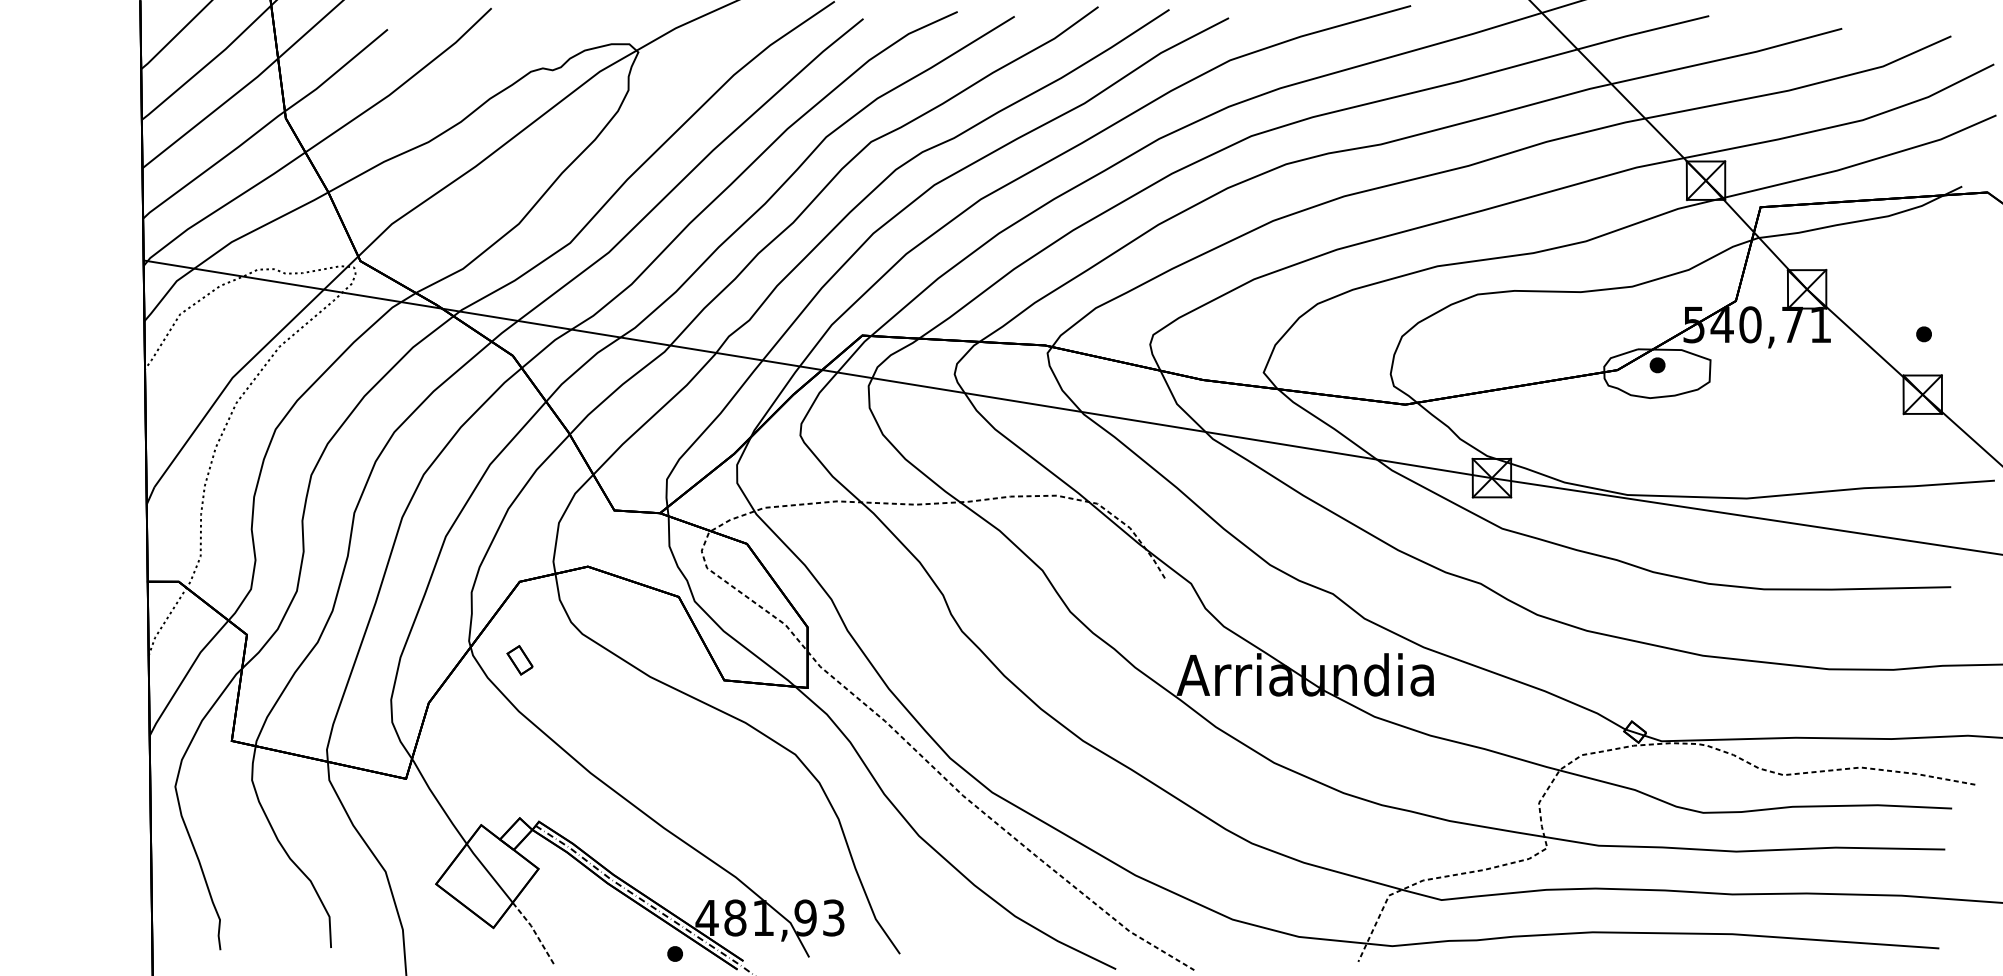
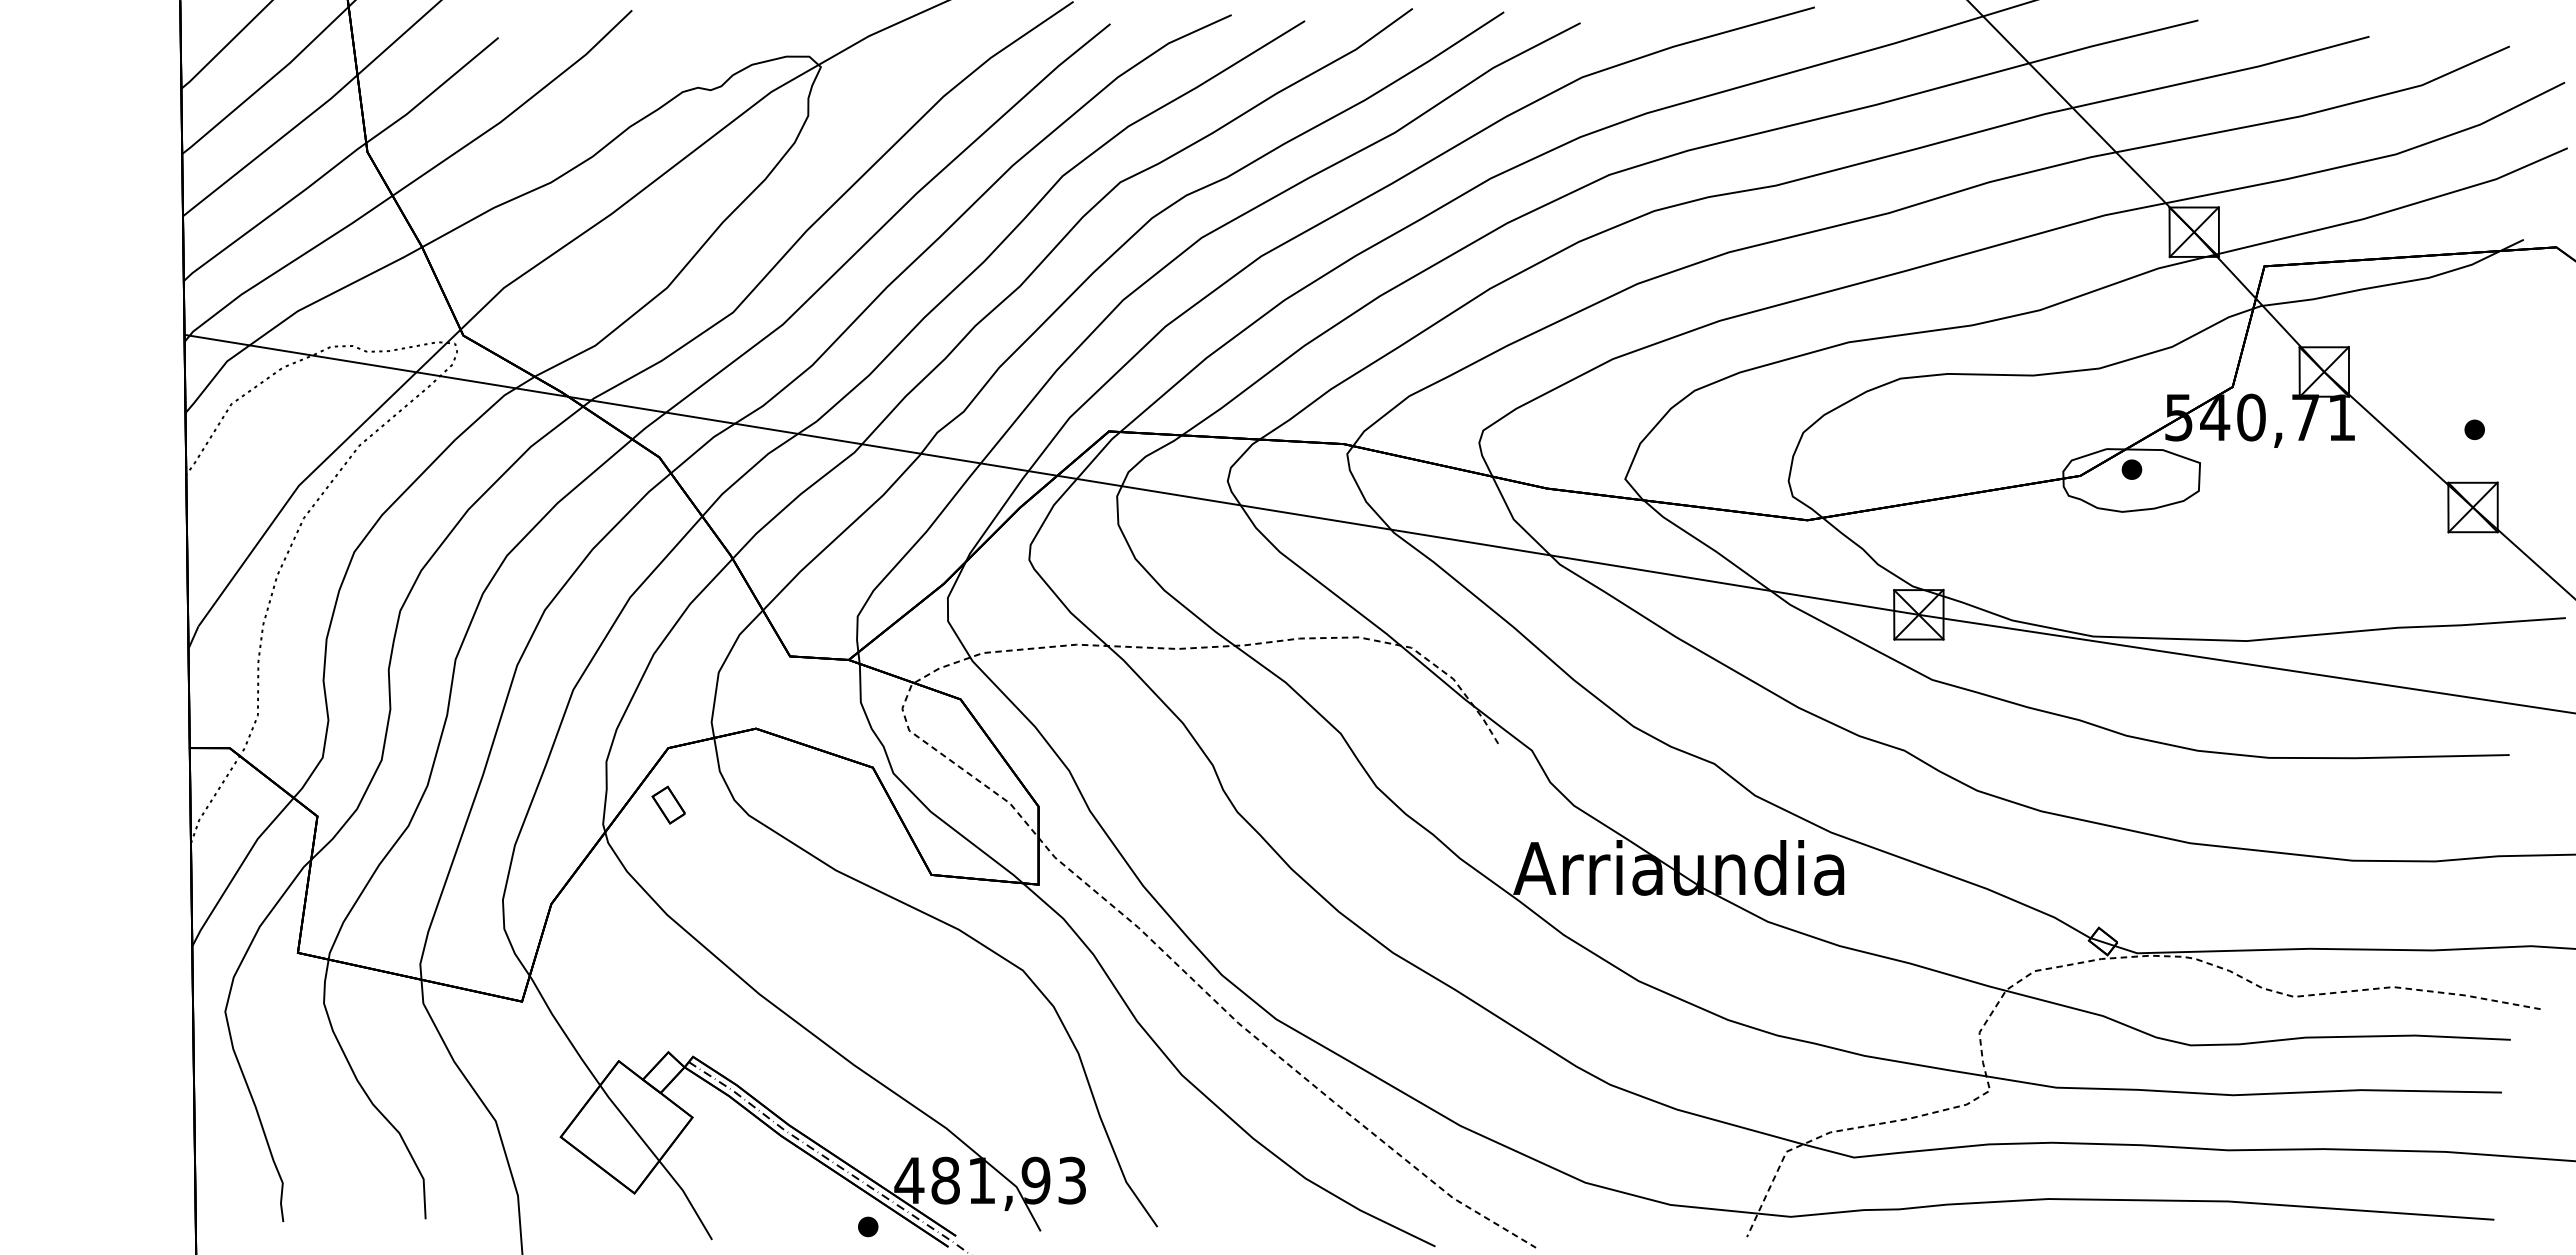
part: (519, 659) -> (668, 804), moved
line: (534, 931) -> (687, 1198), dashed -> solid

